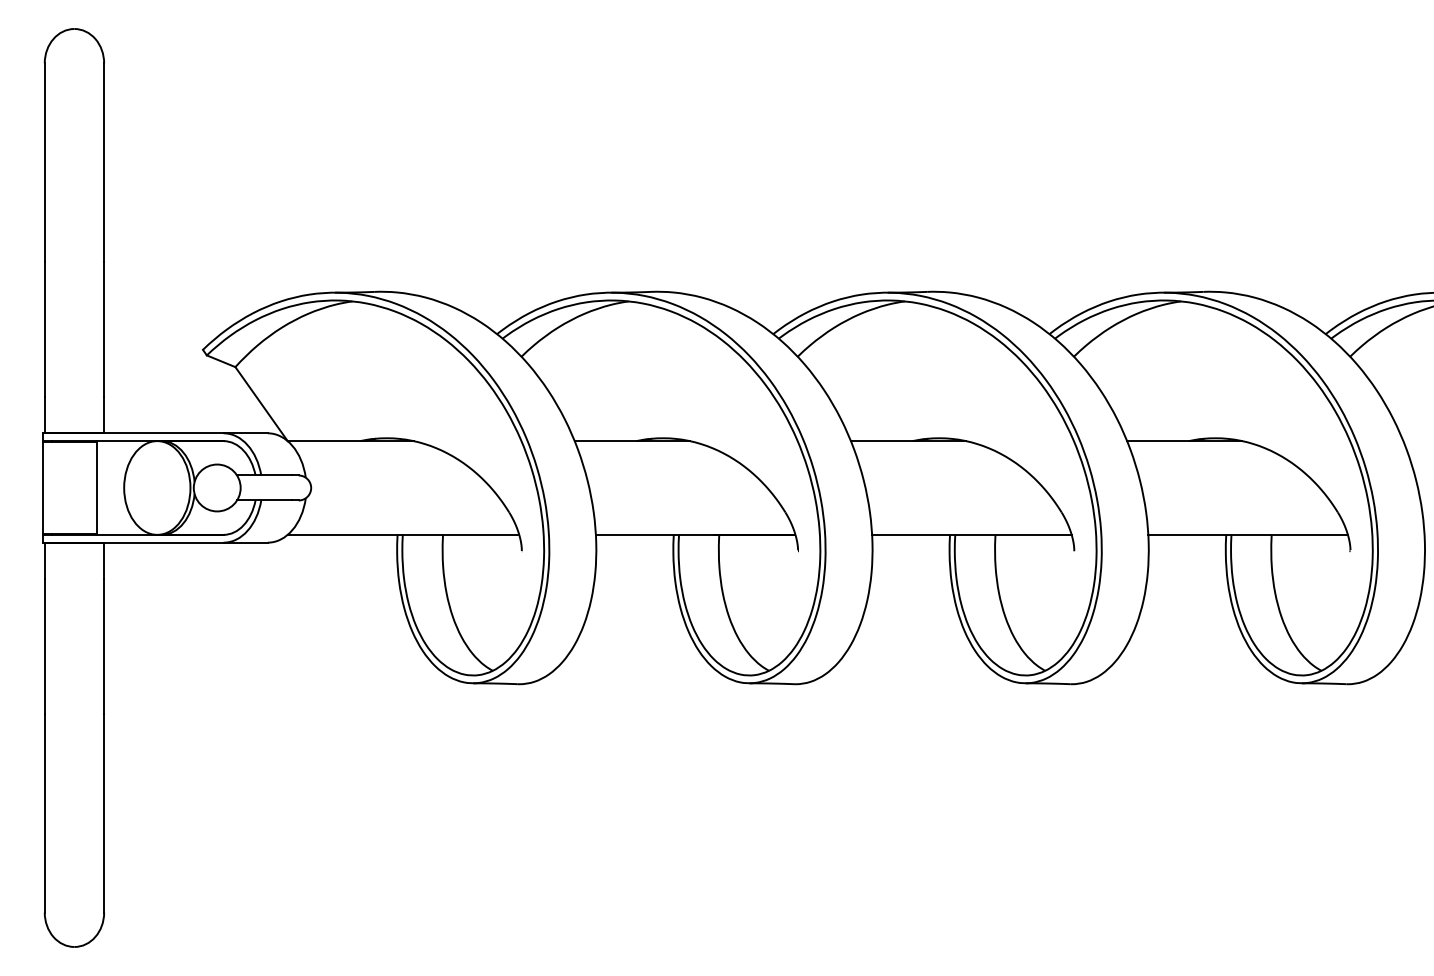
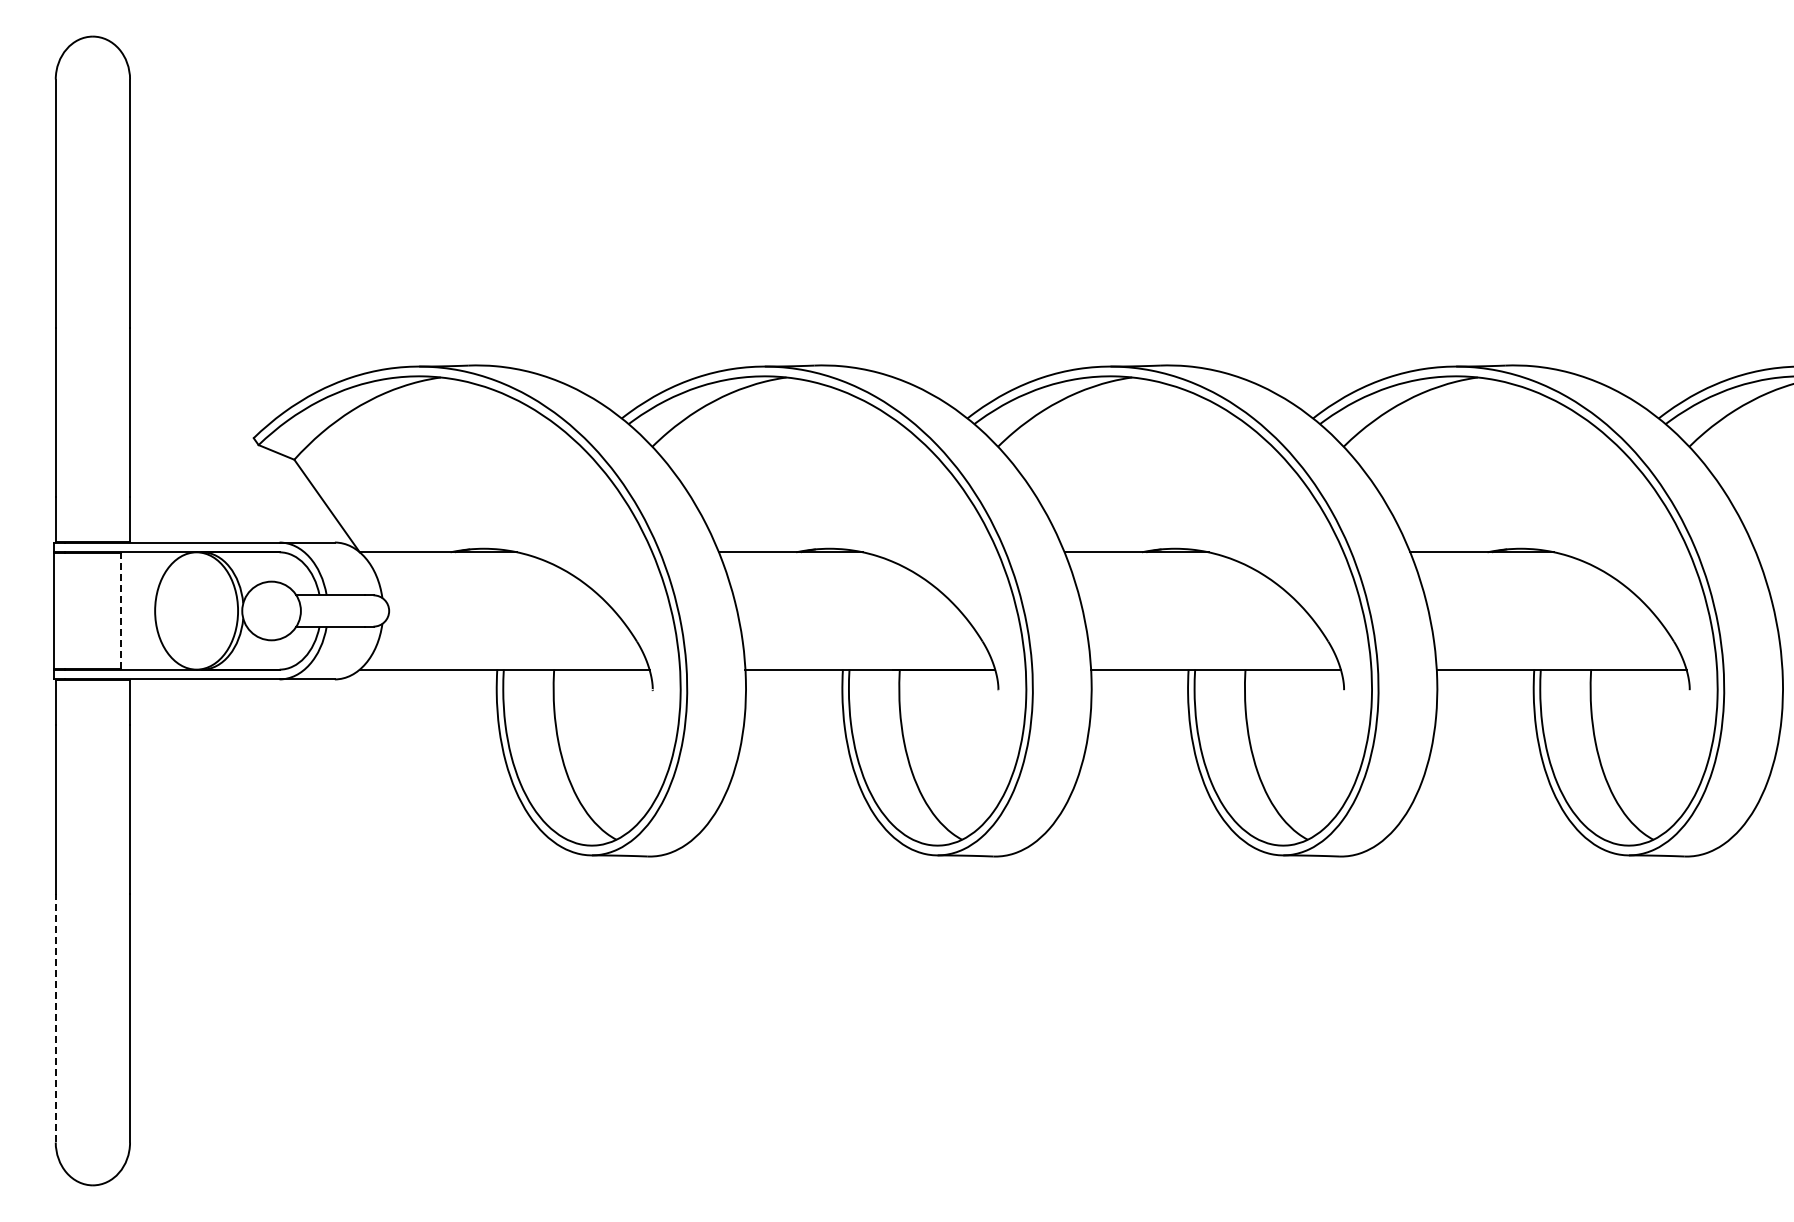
line: (96, 488) -> (120, 611), solid -> dashed
line: (44, 812) -> (55, 1017), solid -> dashed

